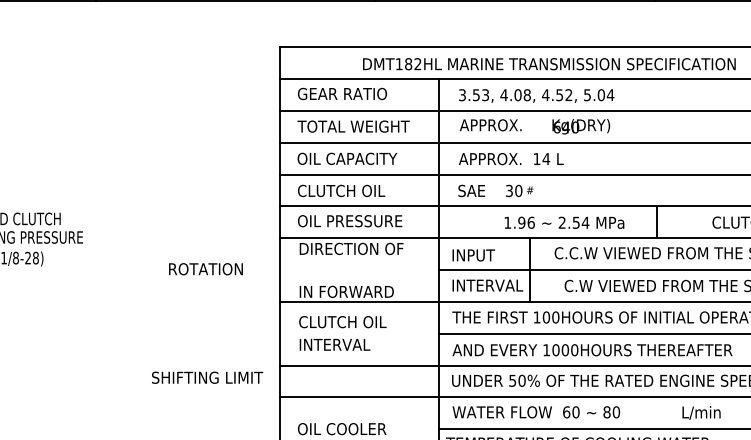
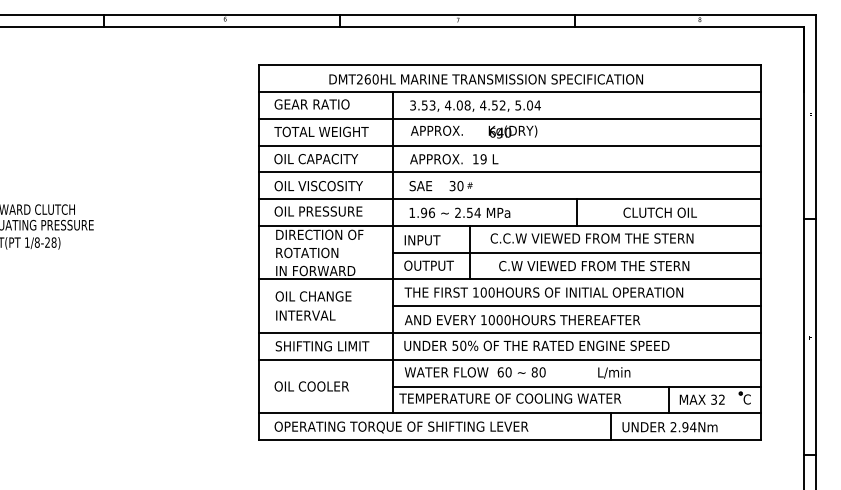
text: (408, 64) -> (367, 79), DMT182HL -> DMT260HL
text: (546, 159) -> (483, 159), 14 -> 19
text: (353, 191) -> (321, 186), CLUTCH OIL -> OIL VISCOSITY
text: (563, 222) -> (459, 212), moved
text: (206, 268) -> (307, 252), moved
text: (487, 285) -> (434, 265), INTERVAL -> OUTPUT
text: (347, 322) -> (316, 296), CLUTCH OIL -> OIL CHANGE
text: (207, 378) -> (322, 346), moved

